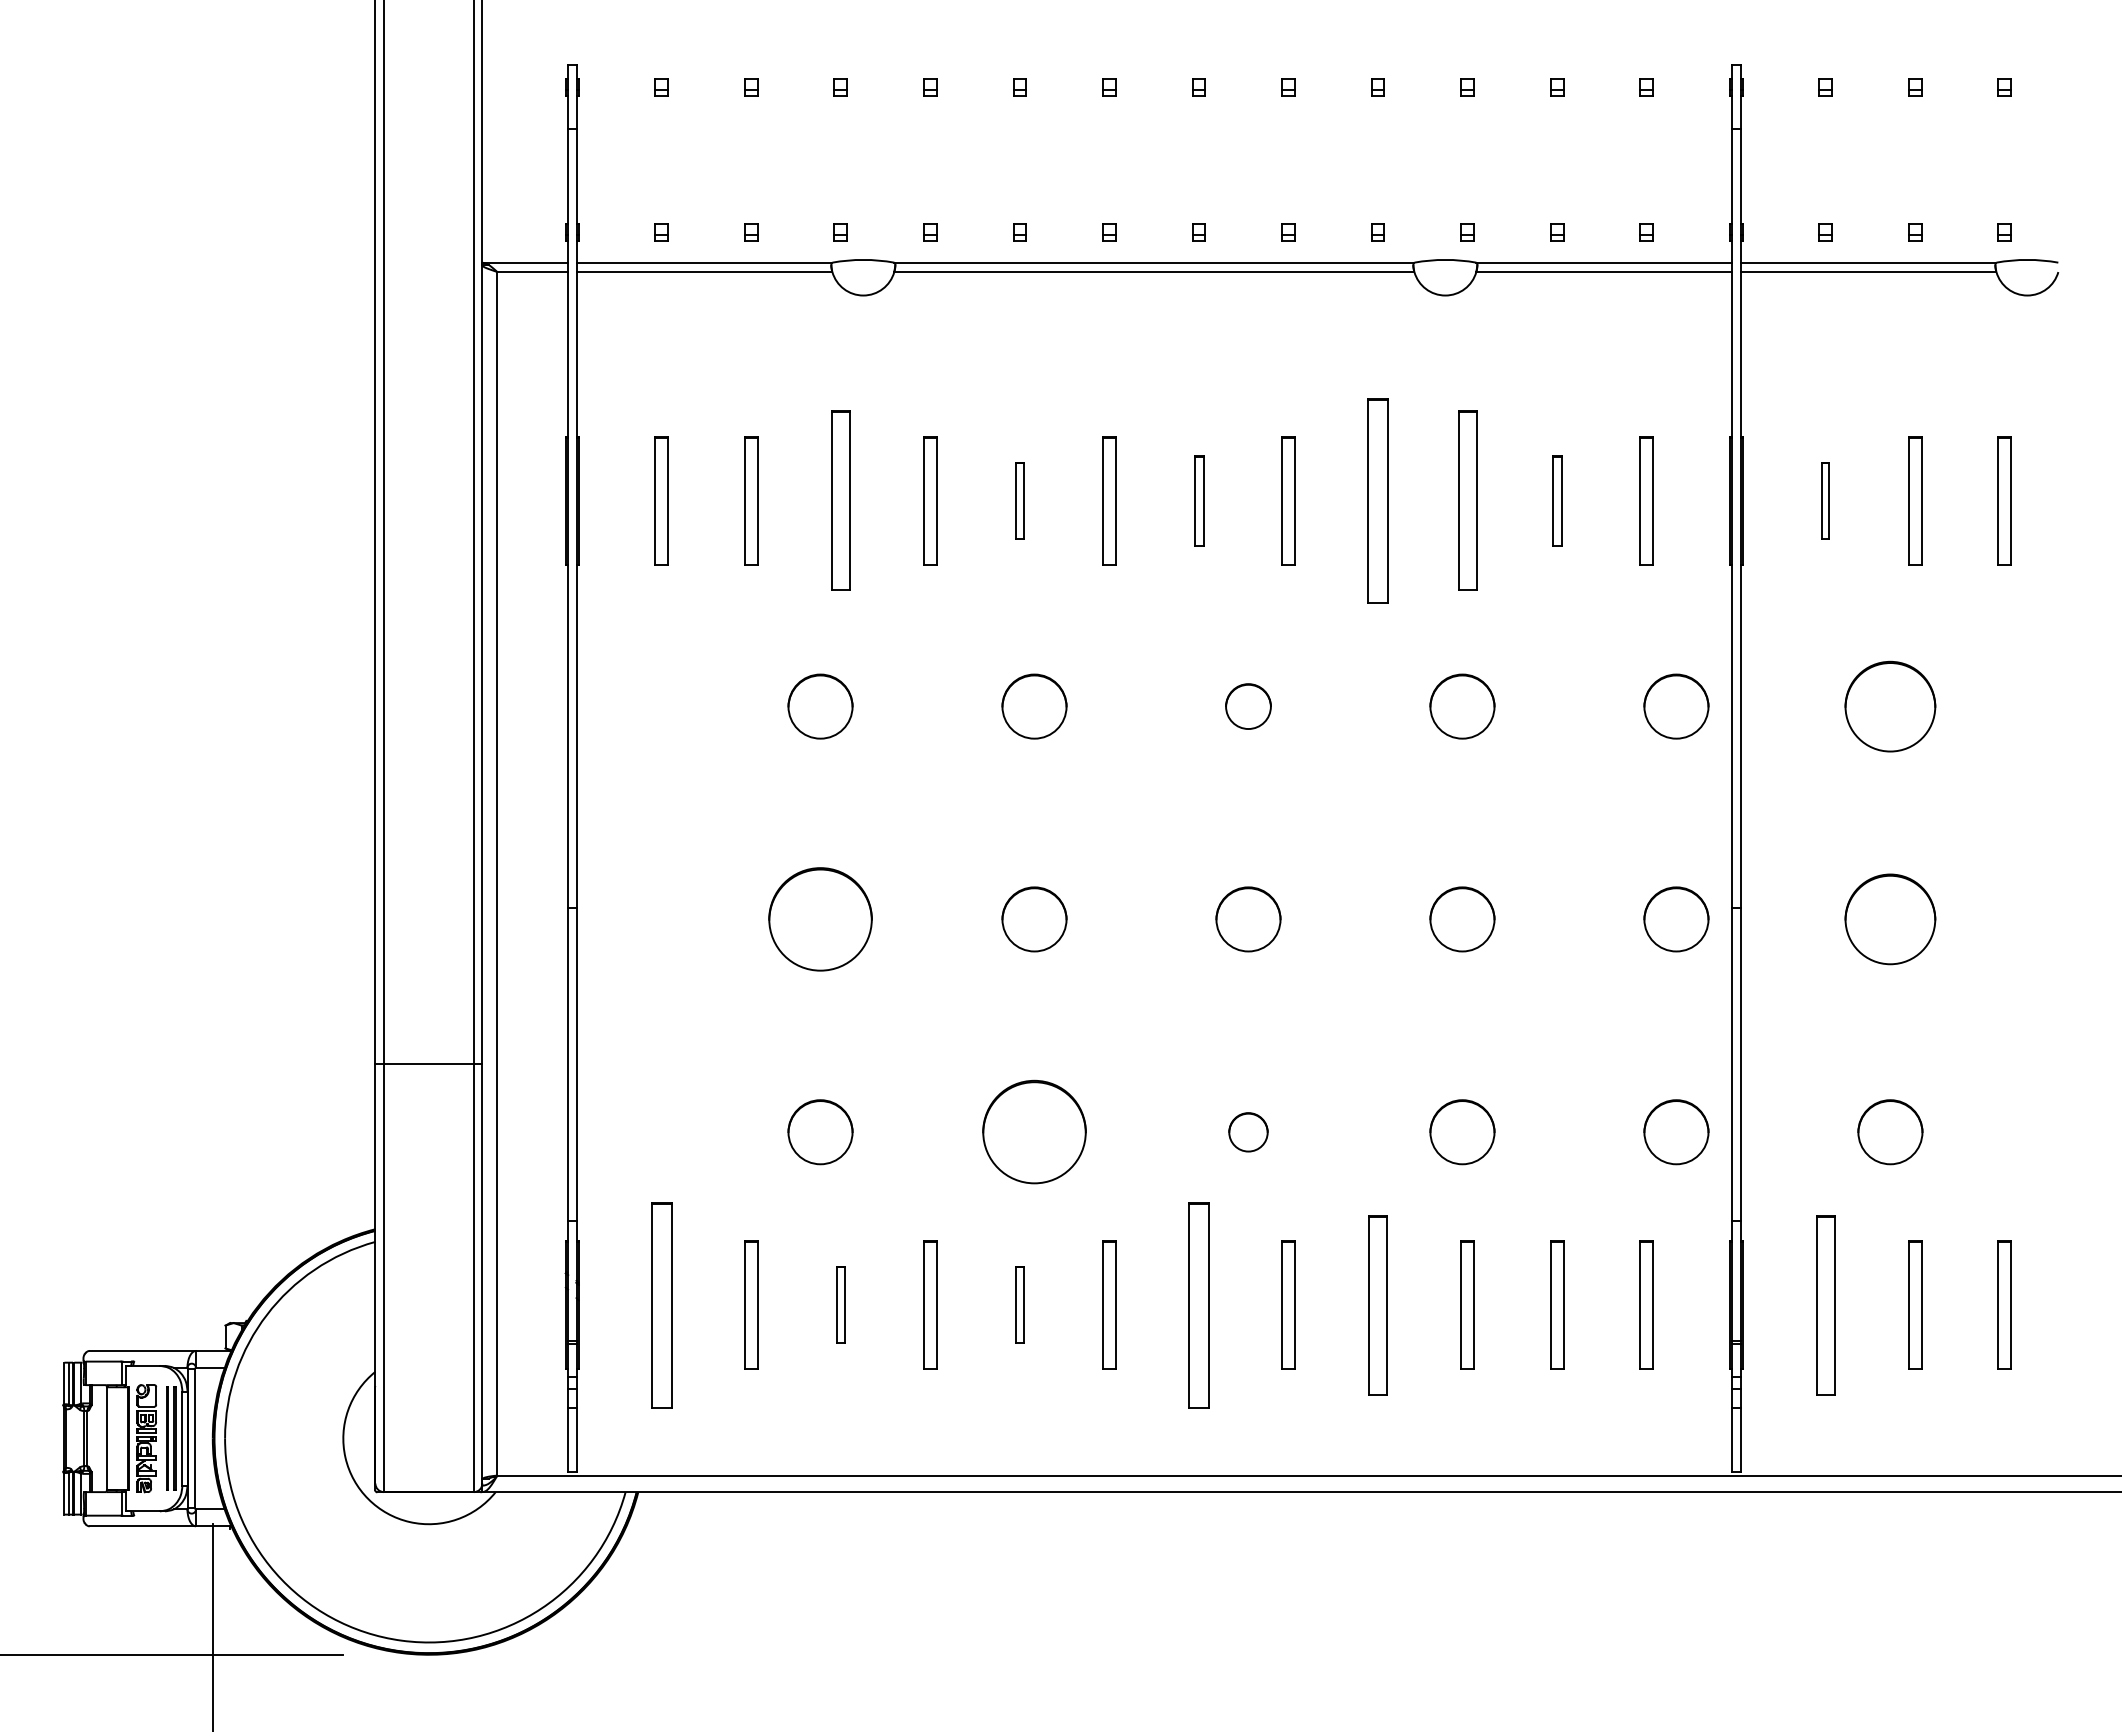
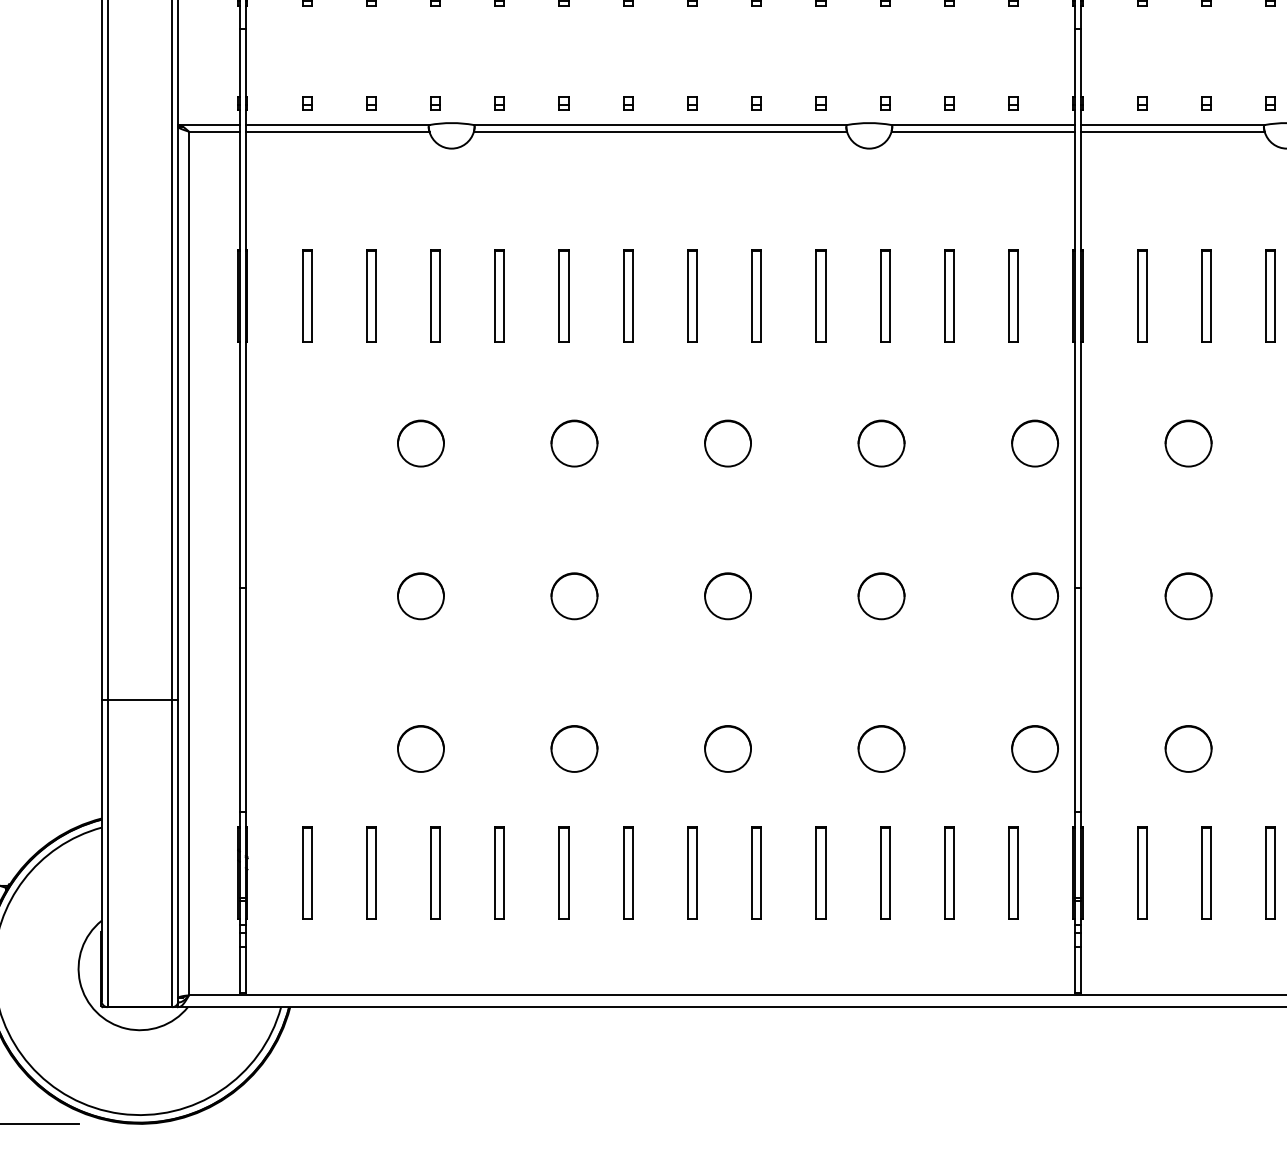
part: (840, 500) -> (435, 295), size x0.71
part: (1019, 500) -> (563, 295), size x1.67
part: (1198, 500) -> (692, 295), size x1.43
part: (1377, 500) -> (820, 295), size x0.62
part: (1467, 500) -> (885, 295), size x0.71
part: (1557, 500) -> (949, 295), size x1.43
part: (1825, 500) -> (1142, 295), size x1.67
circle: (1248, 706) -> (728, 443), size x1.43
circle: (1890, 706) -> (1188, 443), size x0.71
circle: (820, 919) -> (420, 596), size x0.62
circle: (1890, 919) -> (1188, 596), size x0.71
circle: (1034, 1132) -> (574, 749), size x0.62
circle: (1248, 1132) -> (728, 749), size x1.67
part: (661, 1304) -> (306, 872), size x0.62
part: (840, 1304) -> (435, 872), size x1.67
part: (1019, 1304) -> (563, 872), size x1.67
part: (1198, 1304) -> (692, 872), size x0.62
part: (1377, 1304) -> (820, 872), size x0.71
part: (1825, 1304) -> (1142, 872), size x0.71

